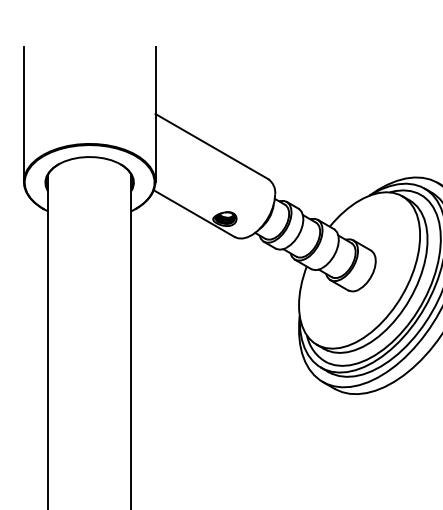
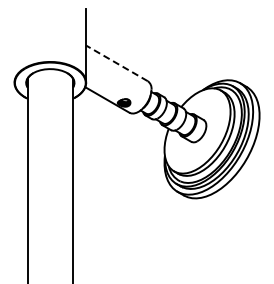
line: (23, 113) -> (14, 45), removed
line: (210, 146) -> (116, 63), solid -> dashed

